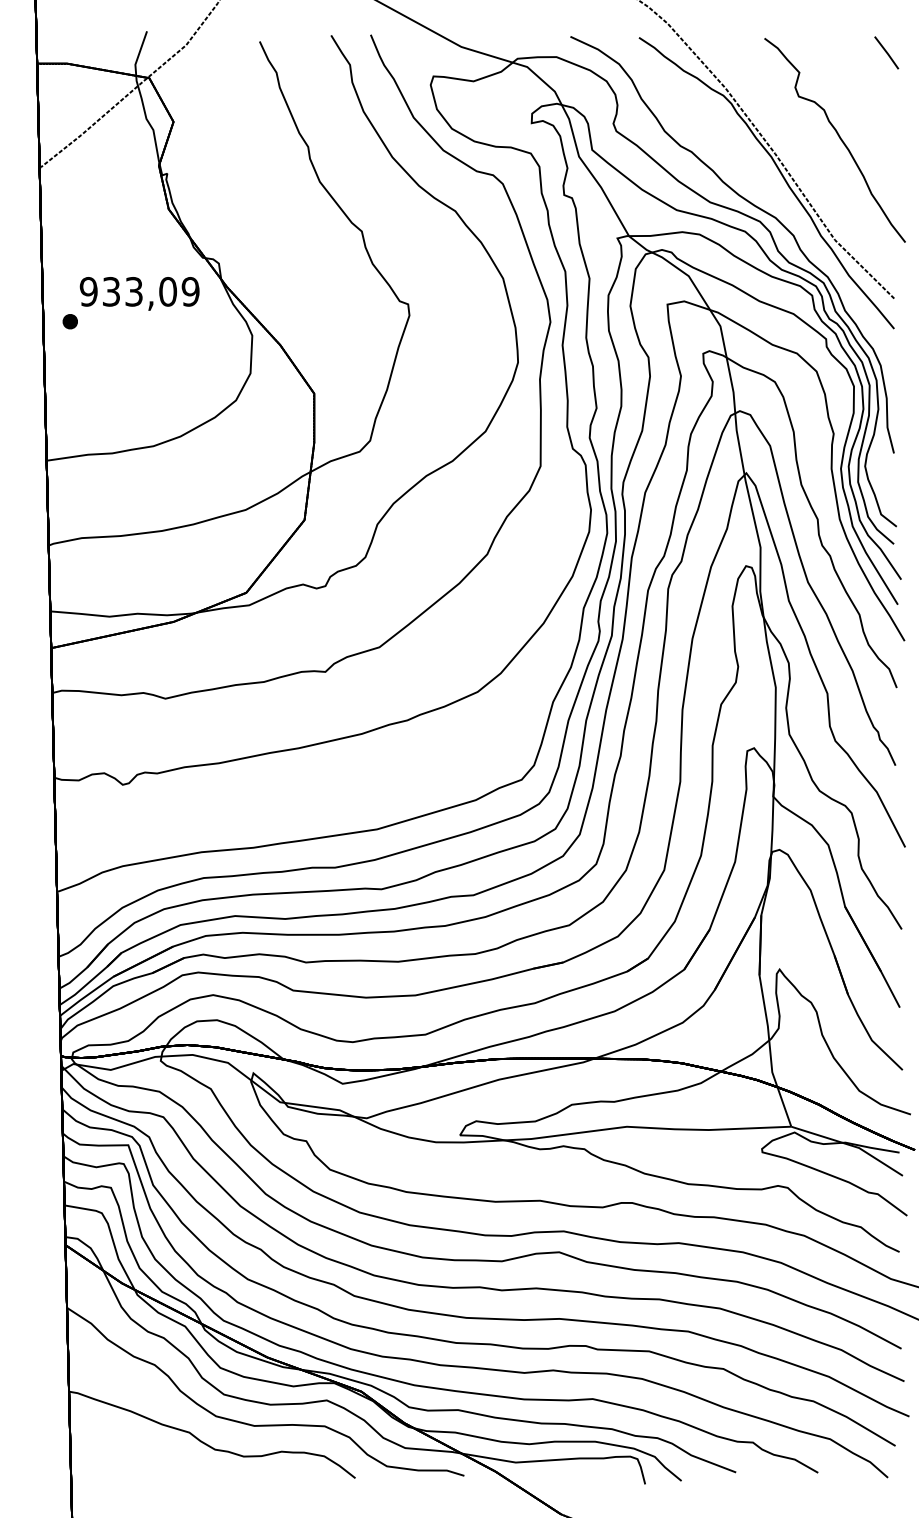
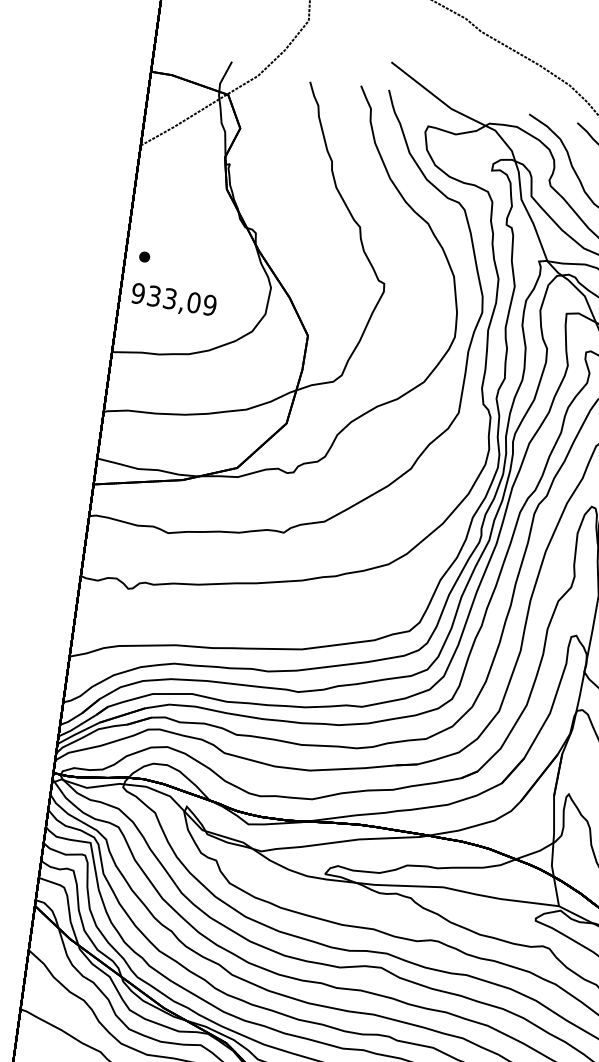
text: (139, 293) -> (173, 300), moved

